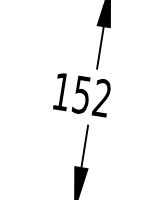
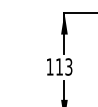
text: (92, 95) -> (64, 66), 152 -> 113

